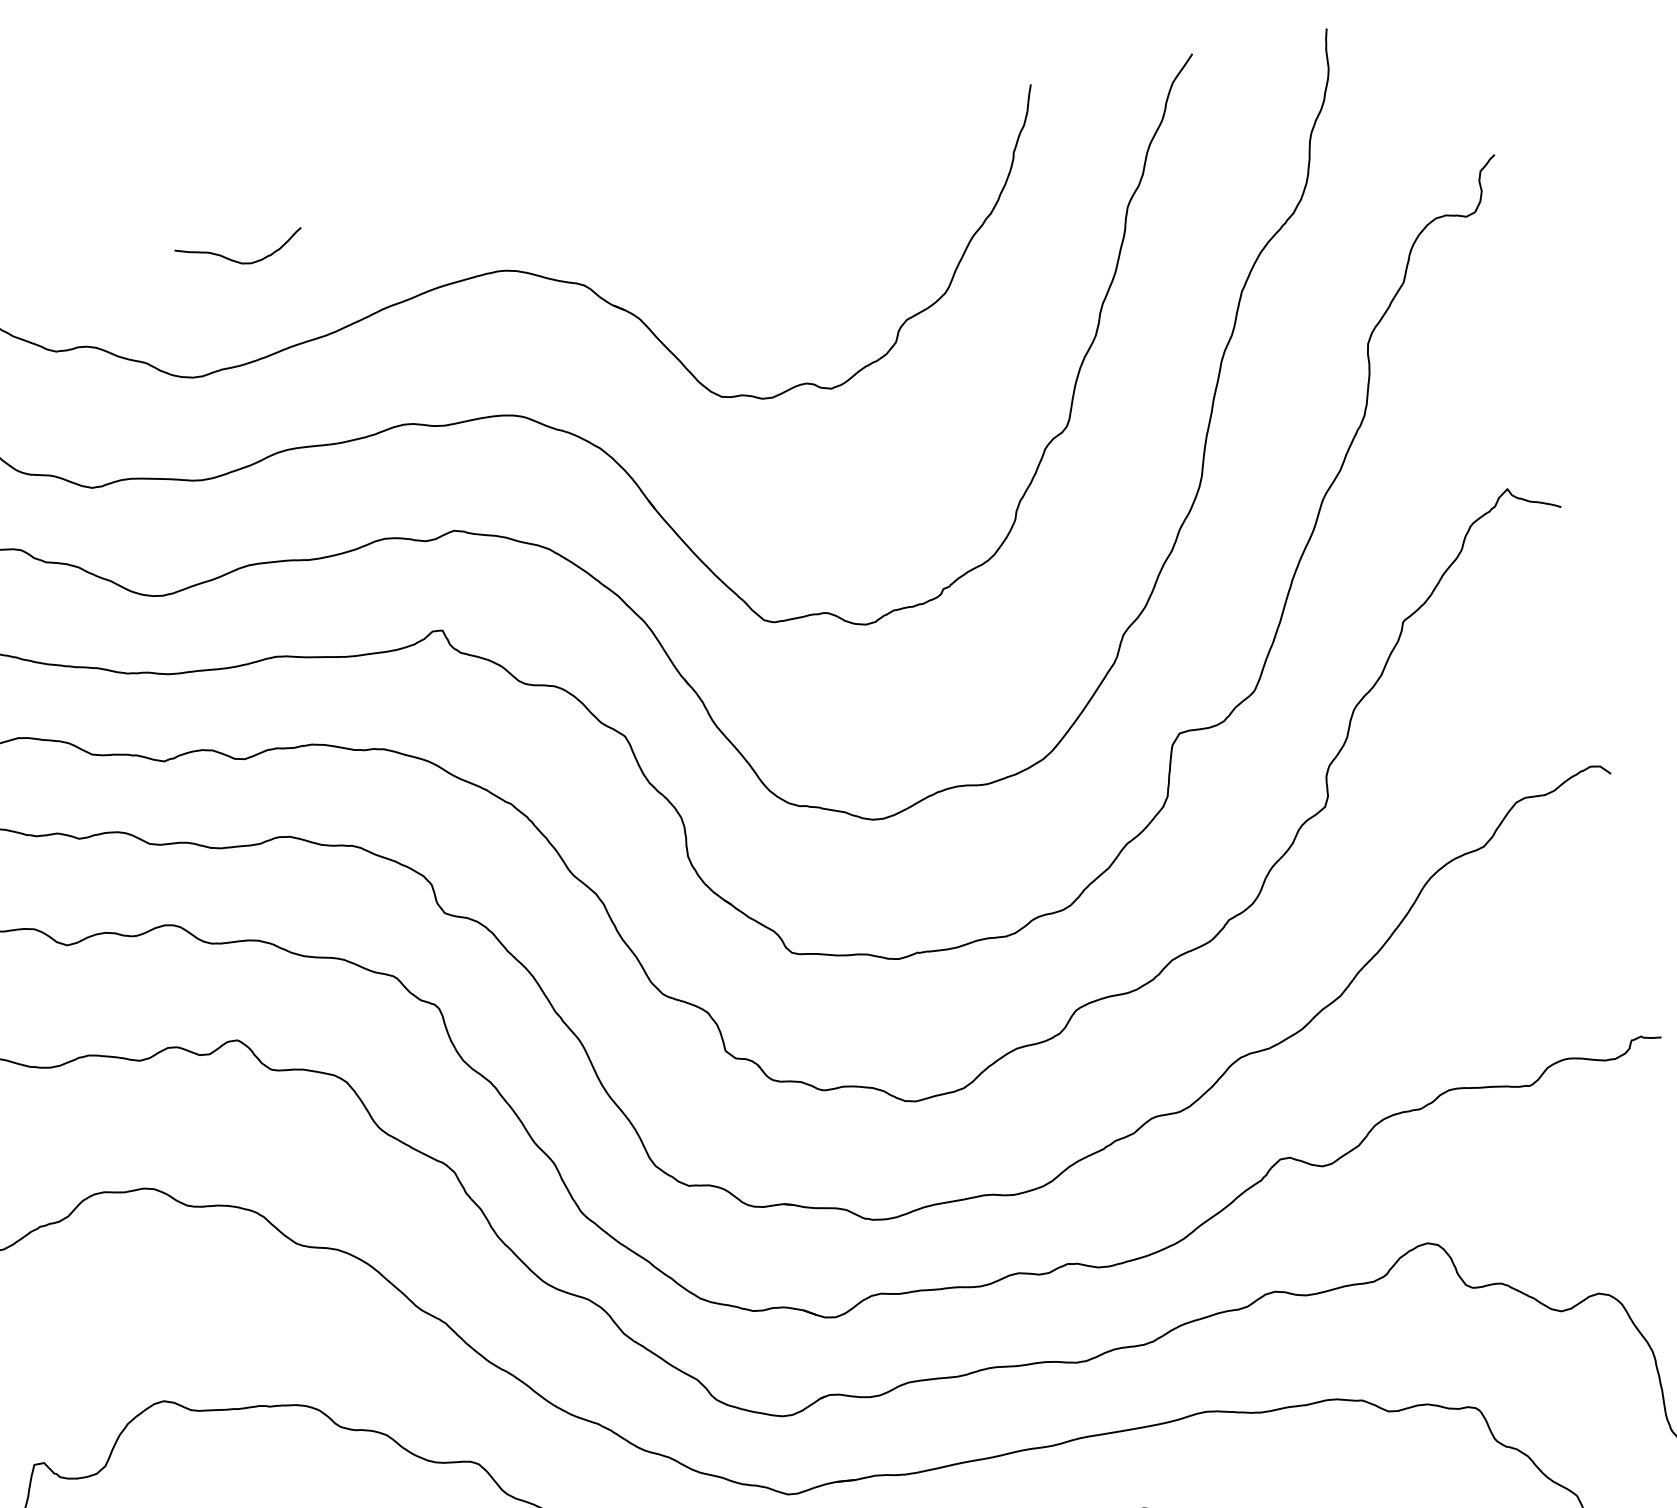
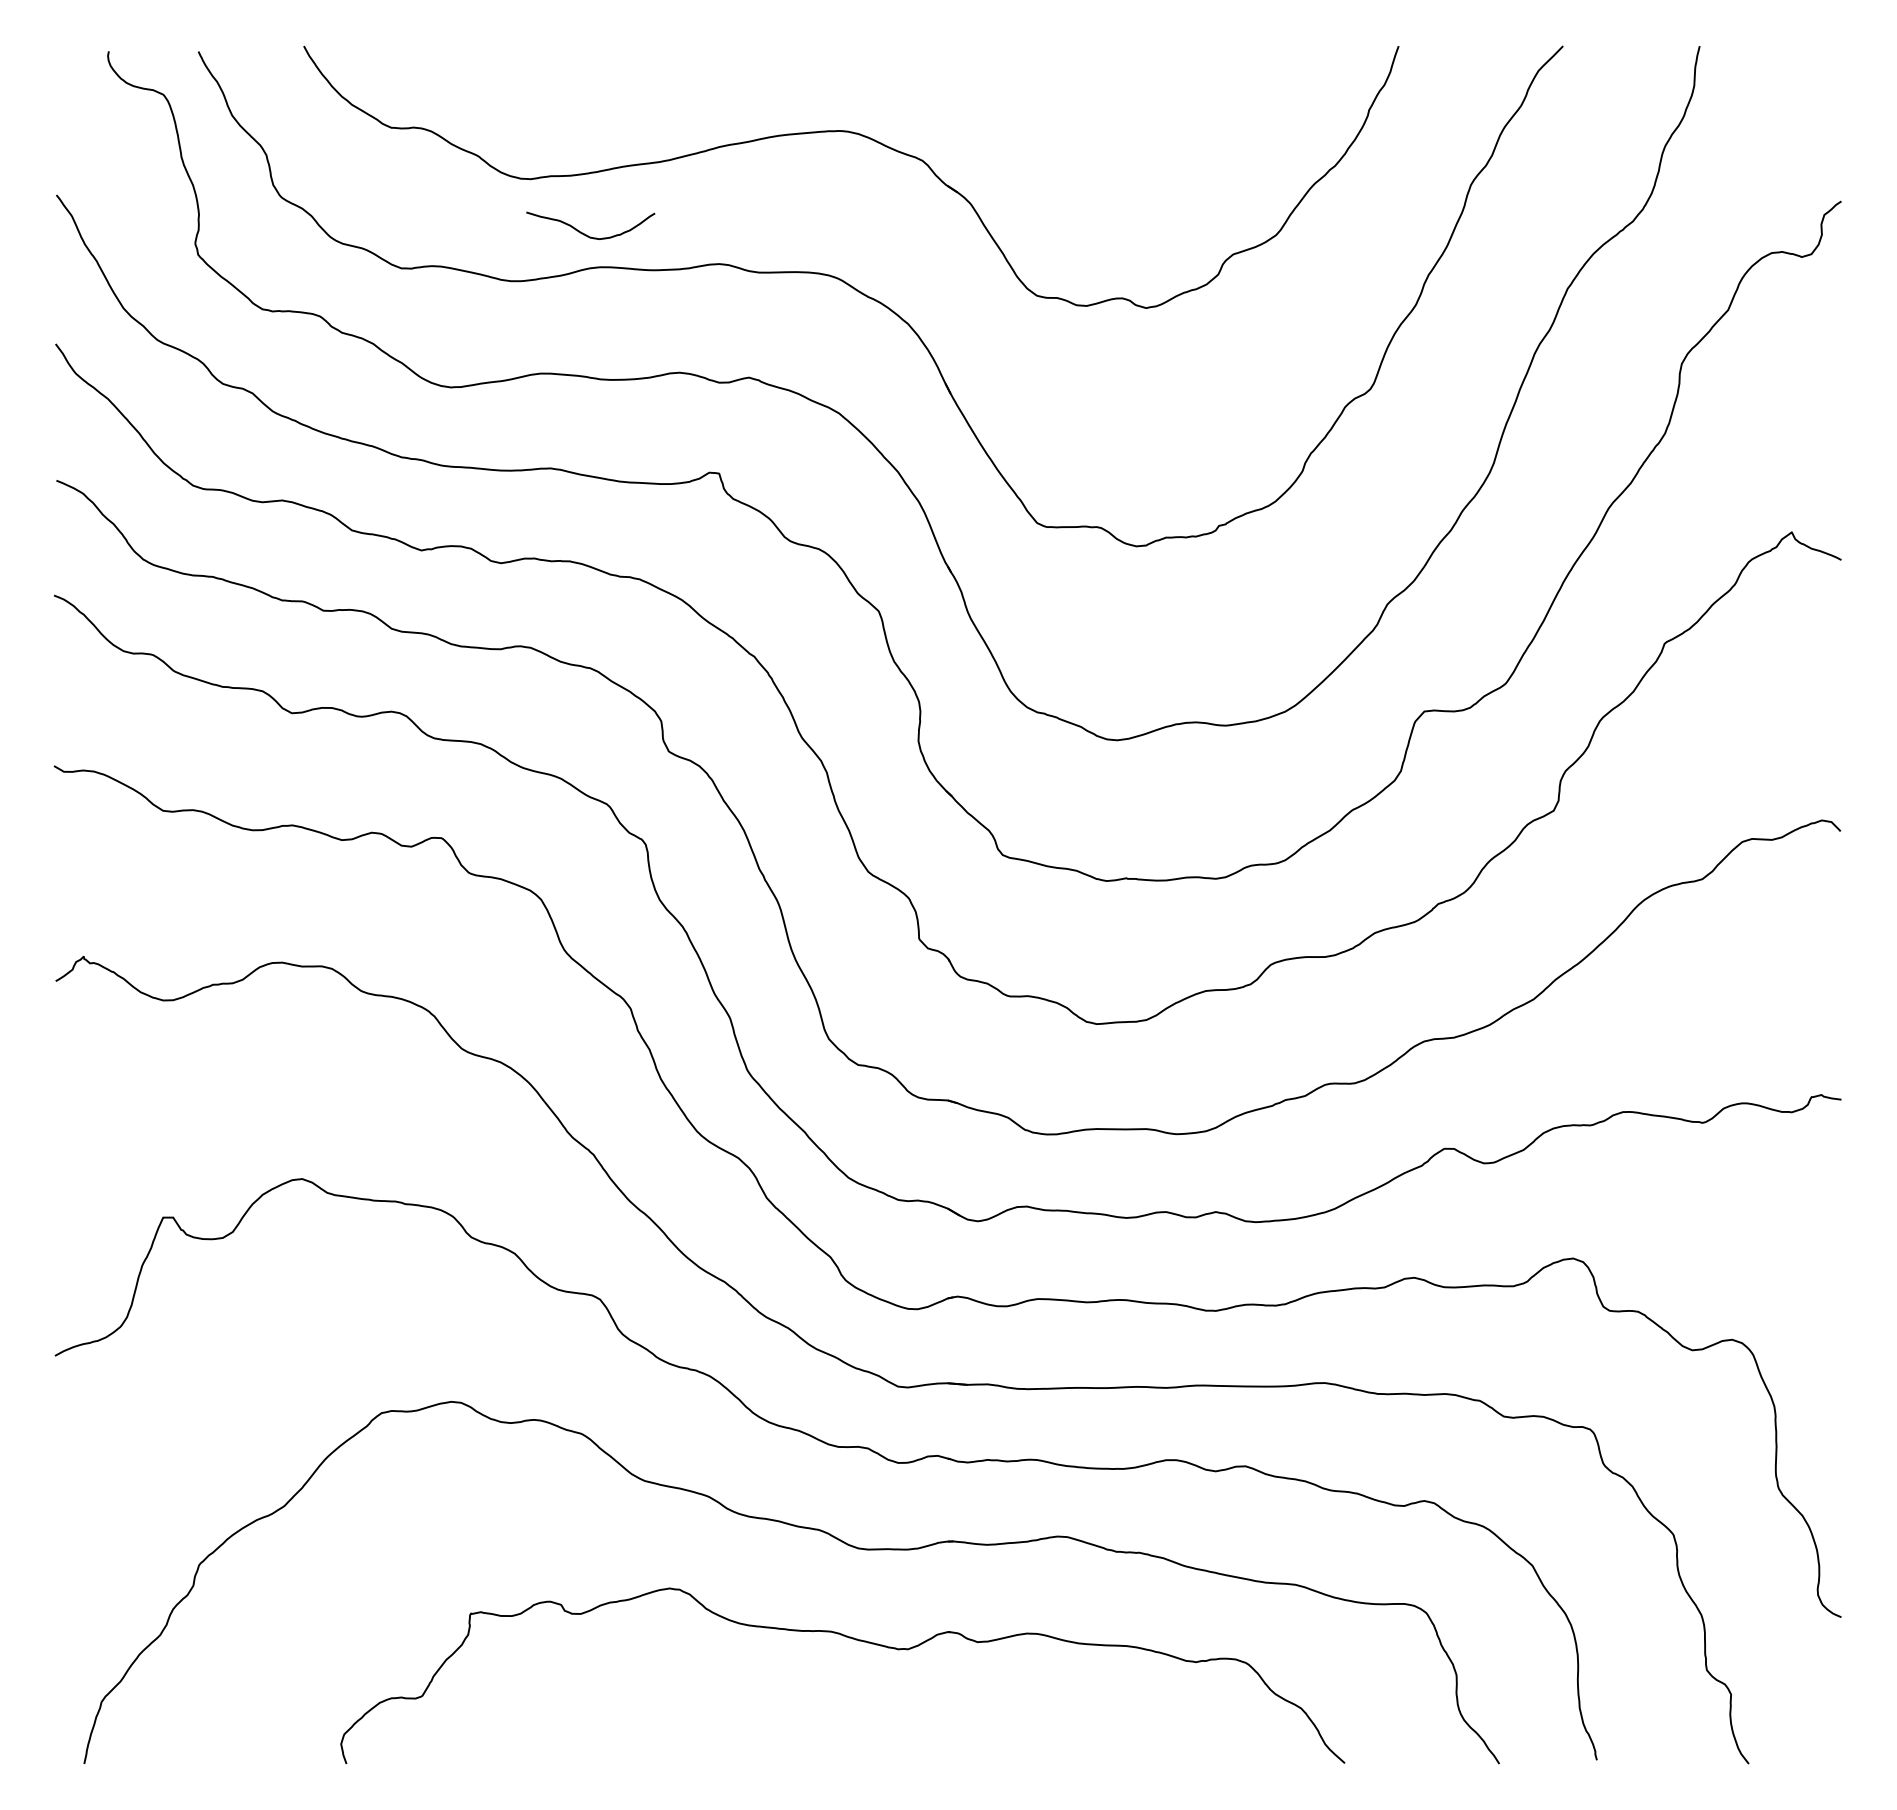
curve: (237, 261) -> (586, 234), moved

